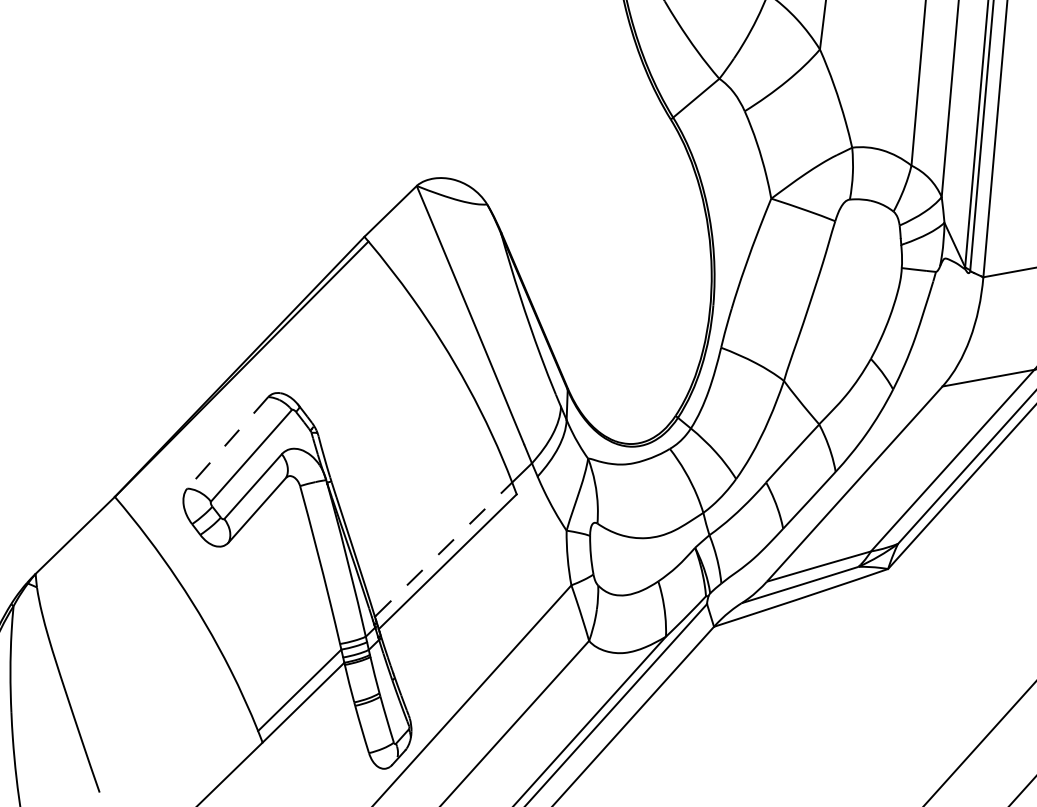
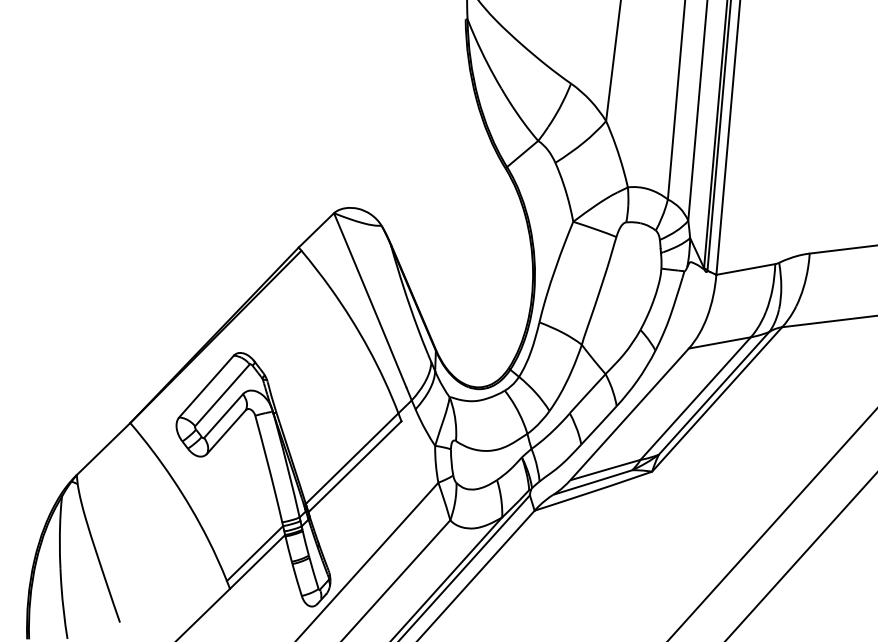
line: (227, 442) -> (206, 386), dashed -> solid
line: (444, 549) -> (352, 458), dashed -> solid

